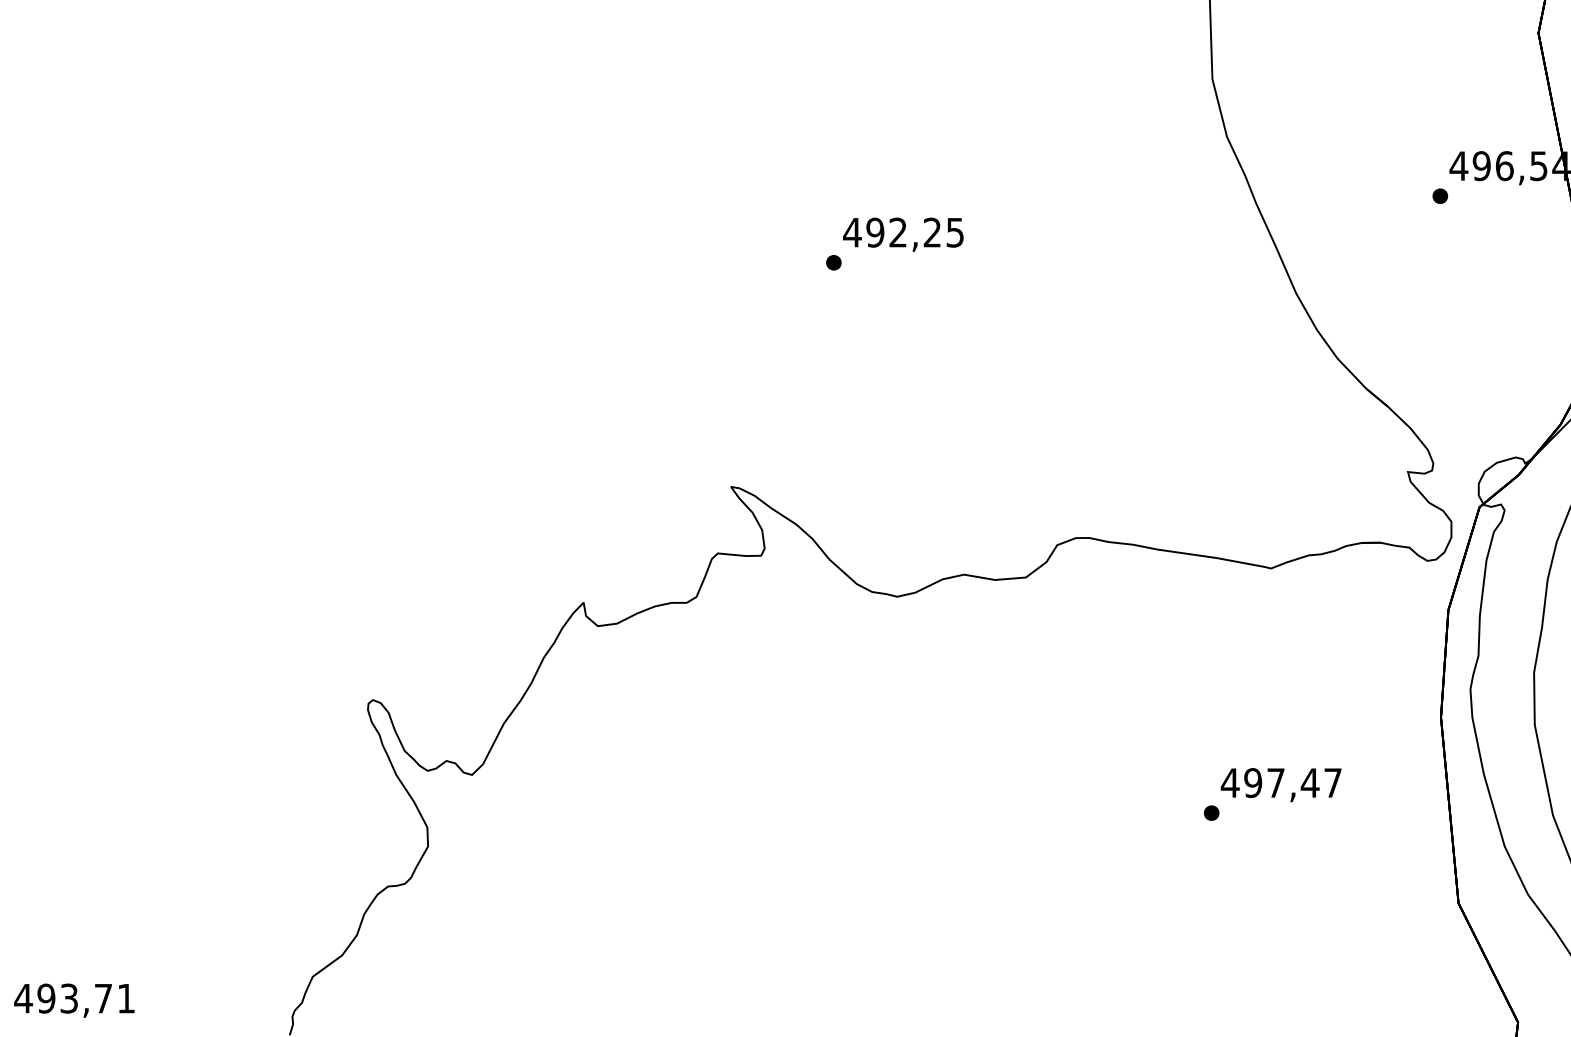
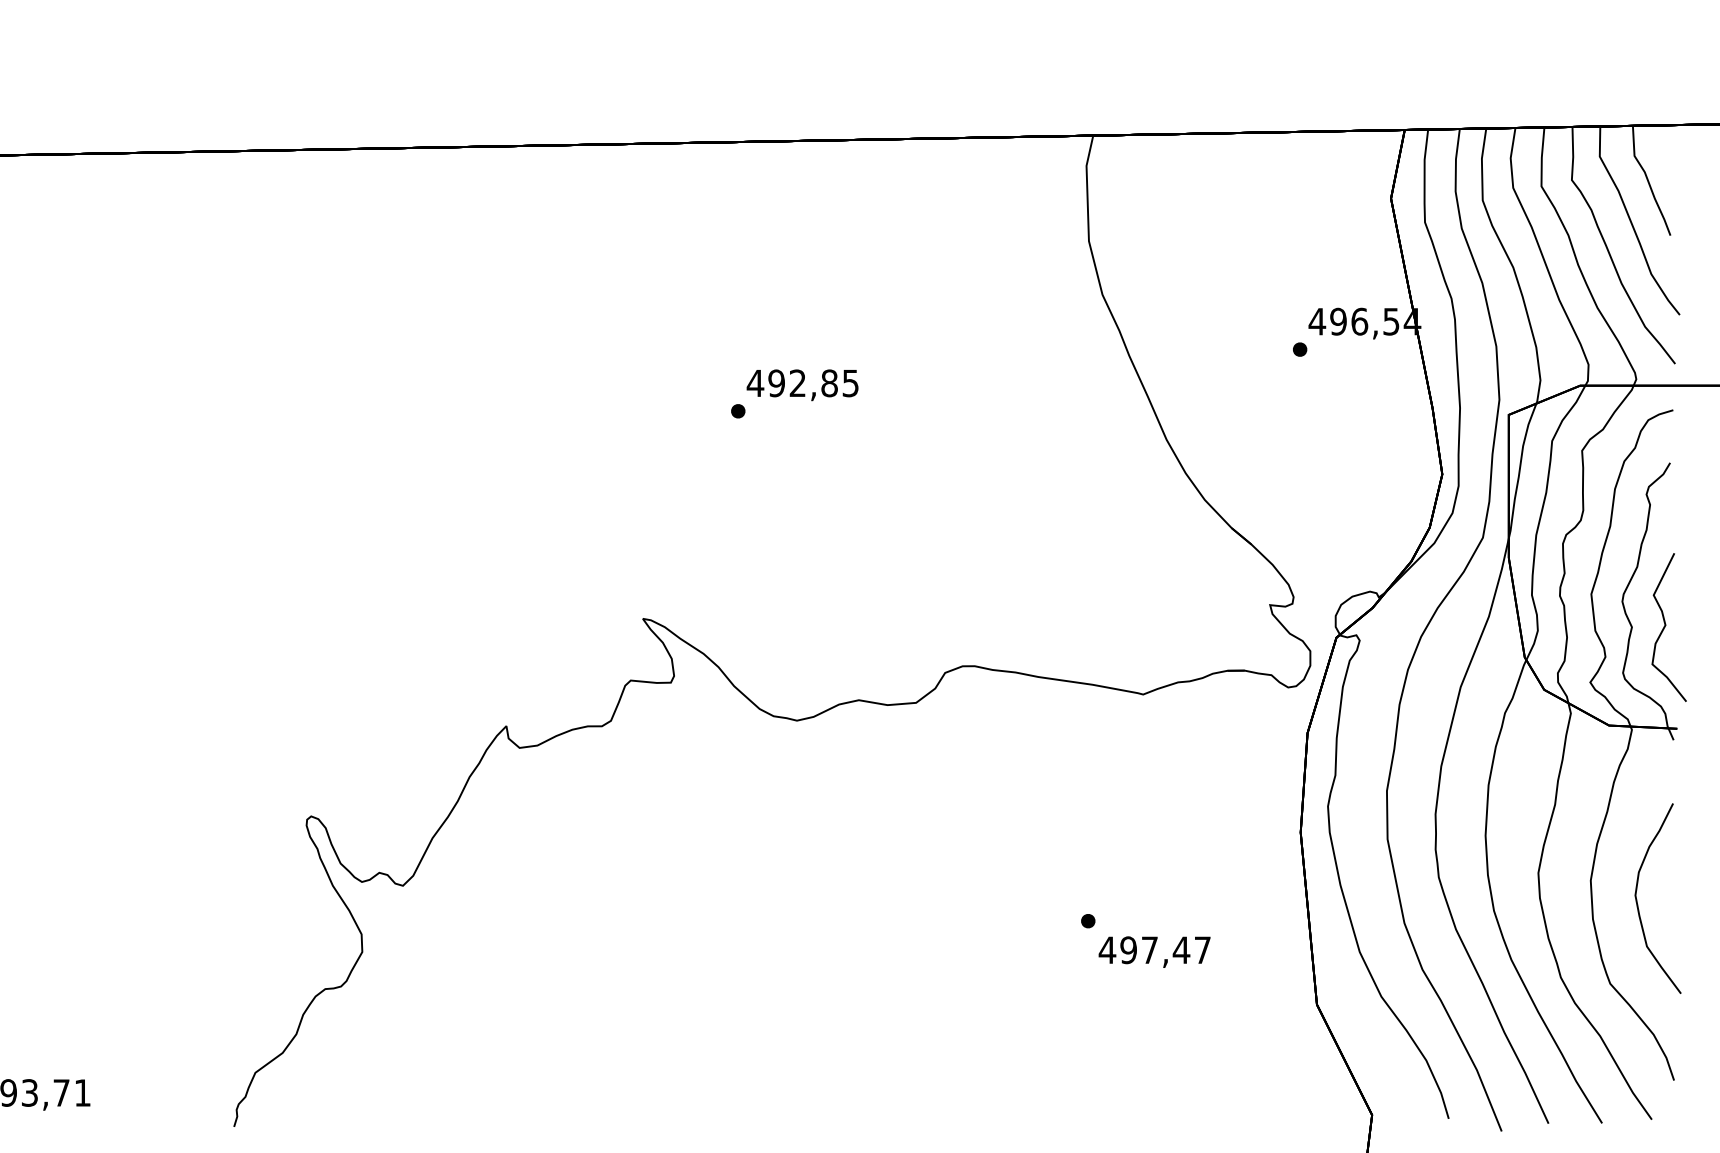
text: (932, 232) -> (829, 383), 492,25 -> 492,85
text: (1281, 784) -> (1154, 951), moved

